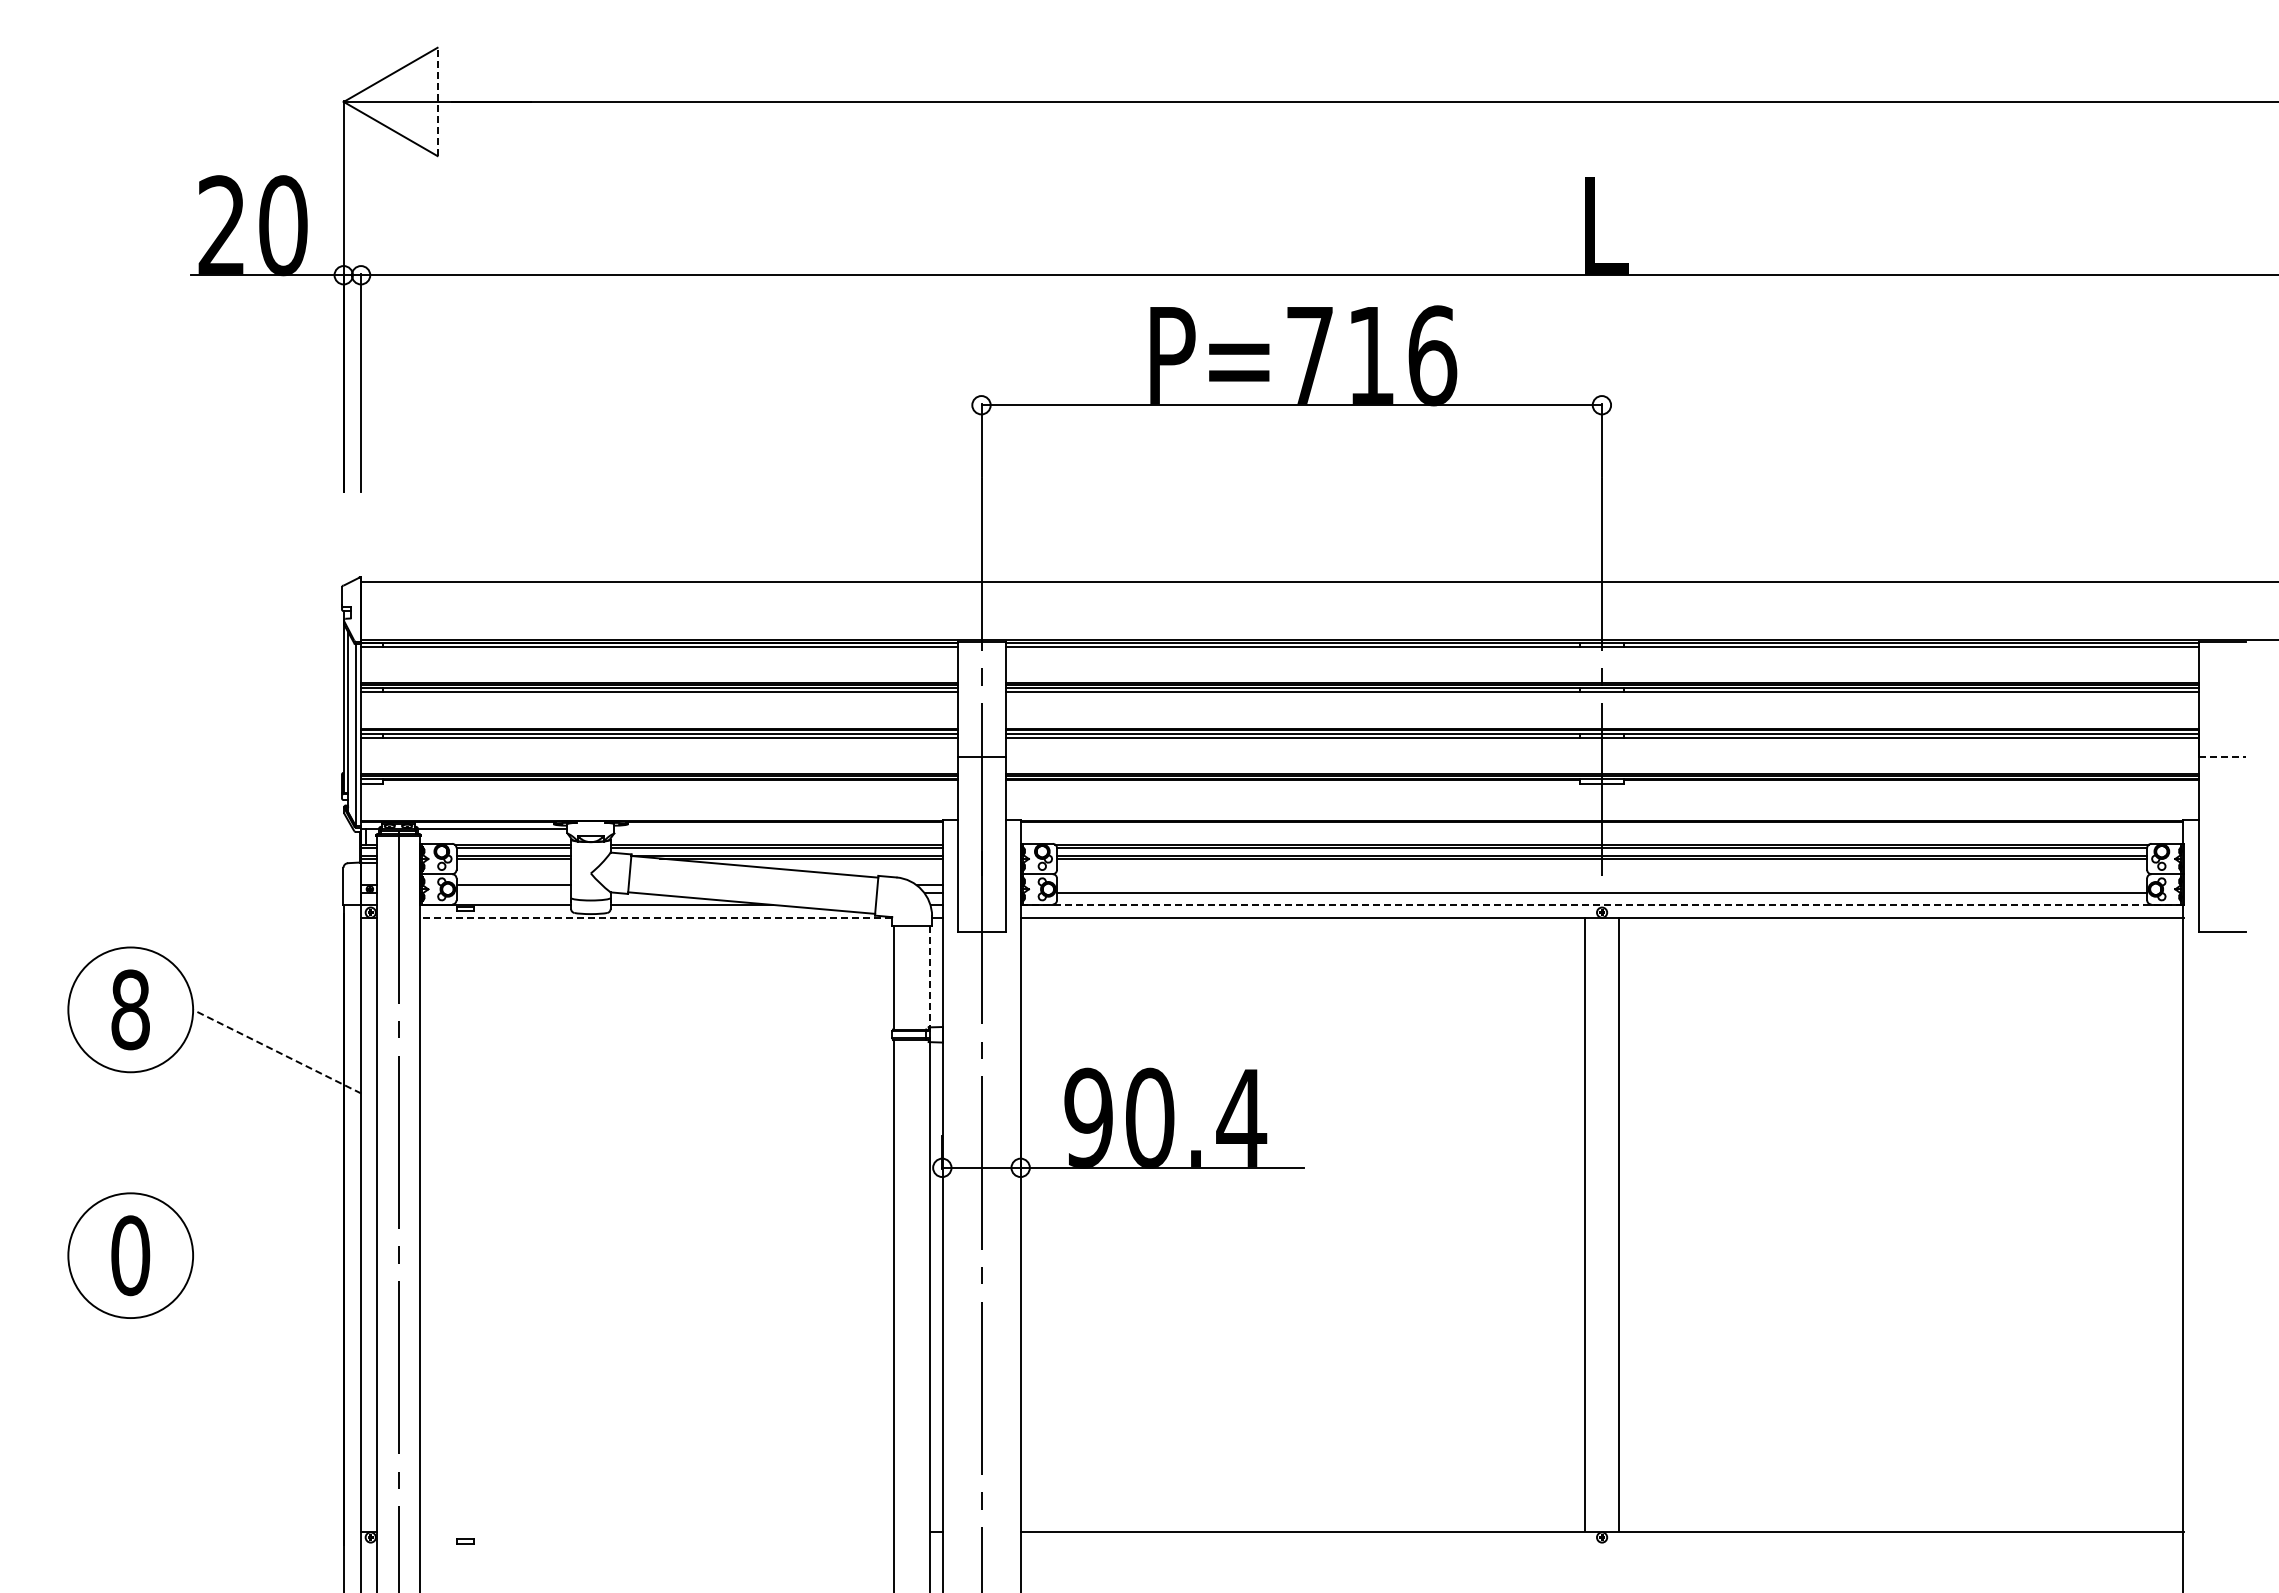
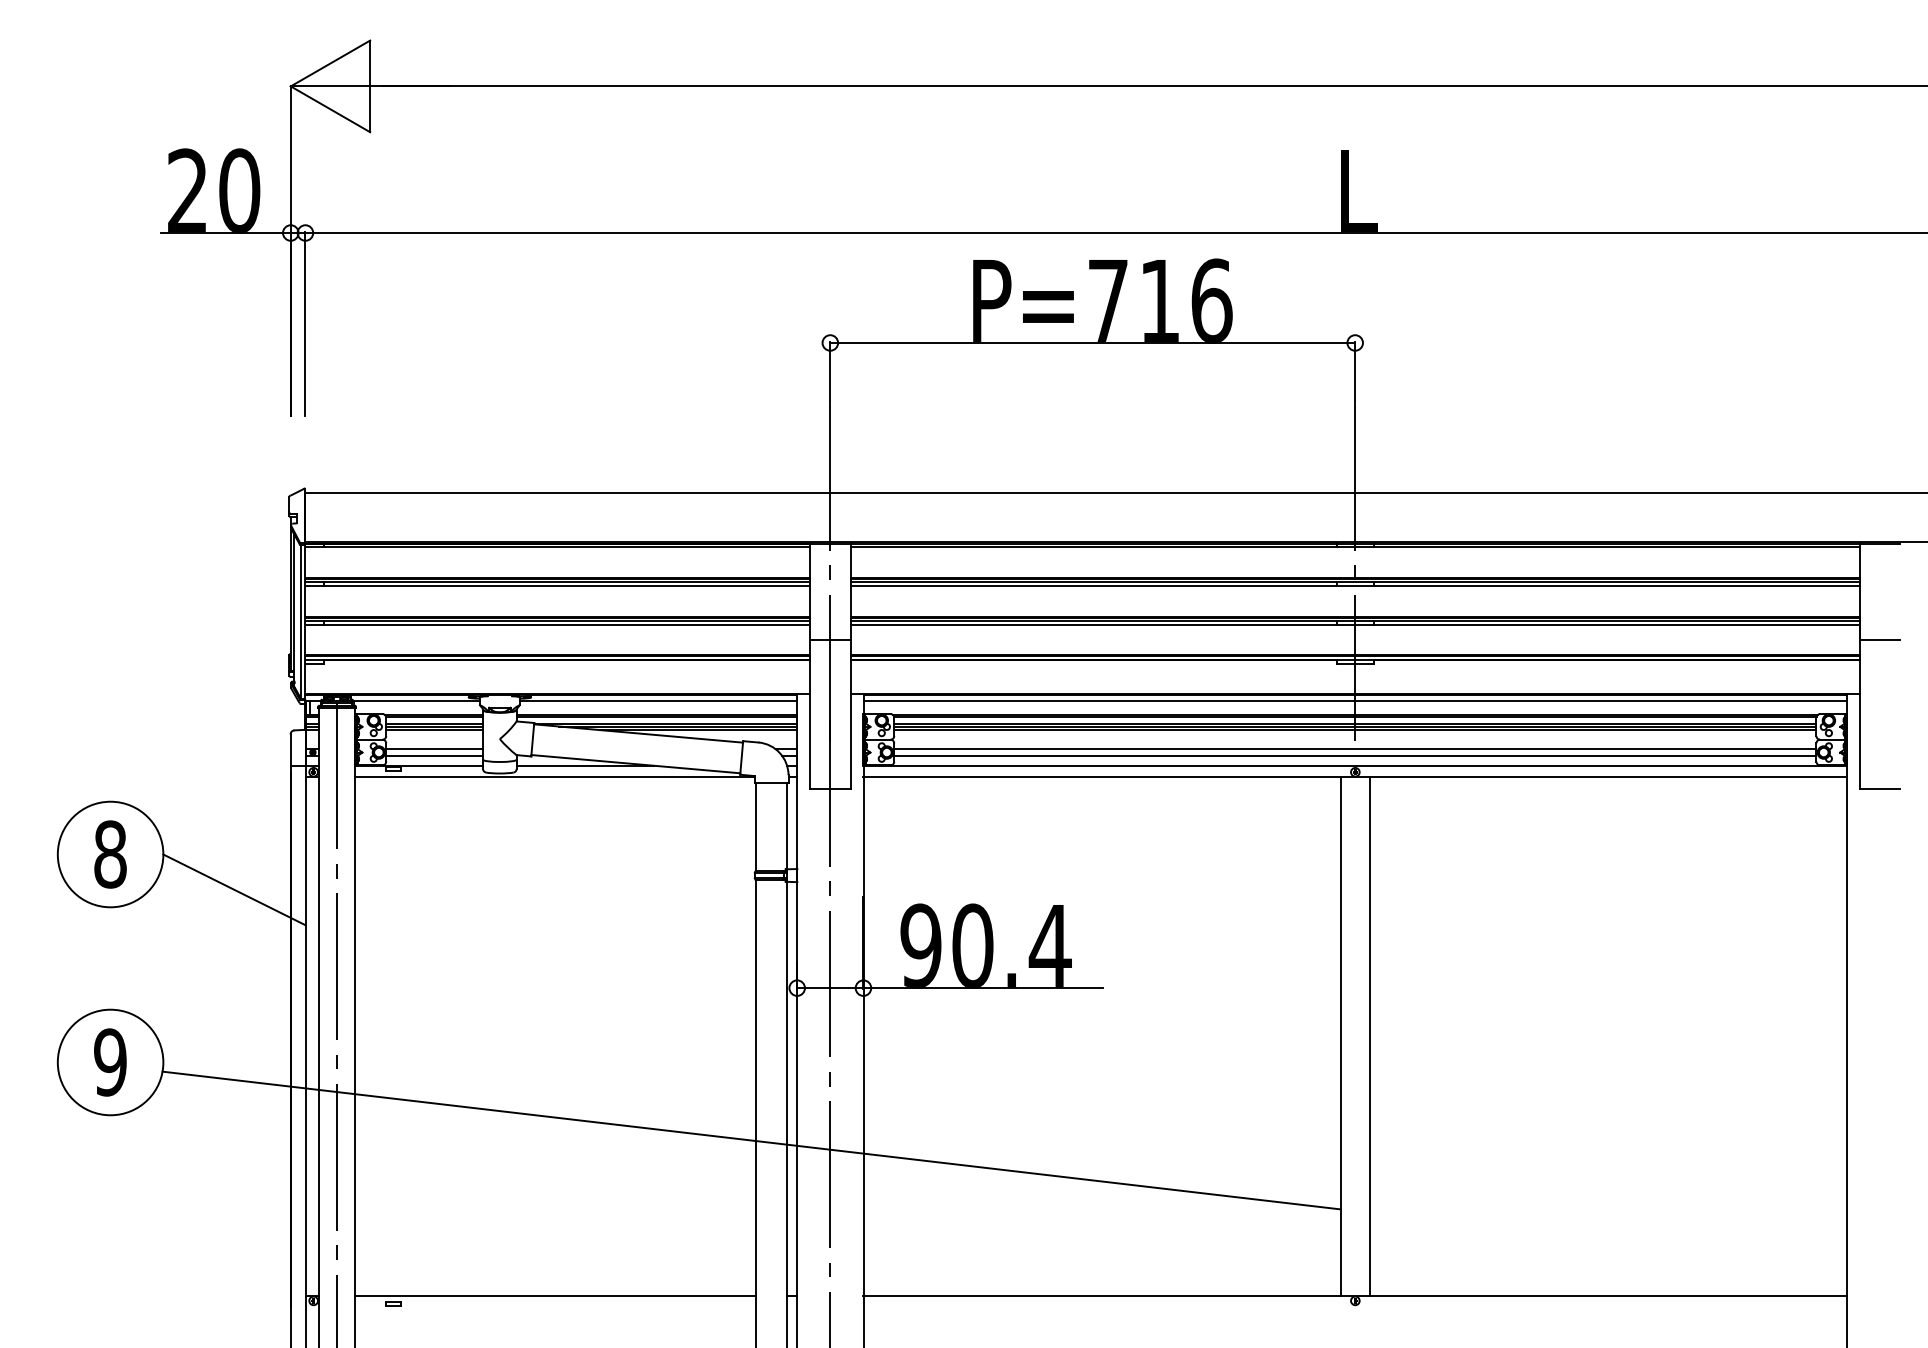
line: (437, 101) -> (370, 86), dashed -> solid
line: (2222, 756) -> (1880, 640), dashed -> solid
line: (778, 828) -> (658, 701), added
line: (1601, 828) -> (1354, 701), added
line: (513, 862) -> (434, 729), added
line: (825, 862) -> (698, 729), added
line: (1602, 862) -> (1355, 729), added
line: (1602, 885) -> (1355, 749), added
line: (513, 893) -> (434, 756), added
line: (1602, 904) -> (1355, 765), dashed -> solid
line: (655, 918) -> (554, 777), dashed -> solid
line: (930, 976) -> (787, 826), dashed -> solid
line: (277, 1051) -> (234, 889), dashed -> solid
text: (130, 1255) -> (110, 1062), 0 -> 9
line: (888, 1347) -> (751, 1140), added
line: (657, 1531) -> (556, 1295), added

